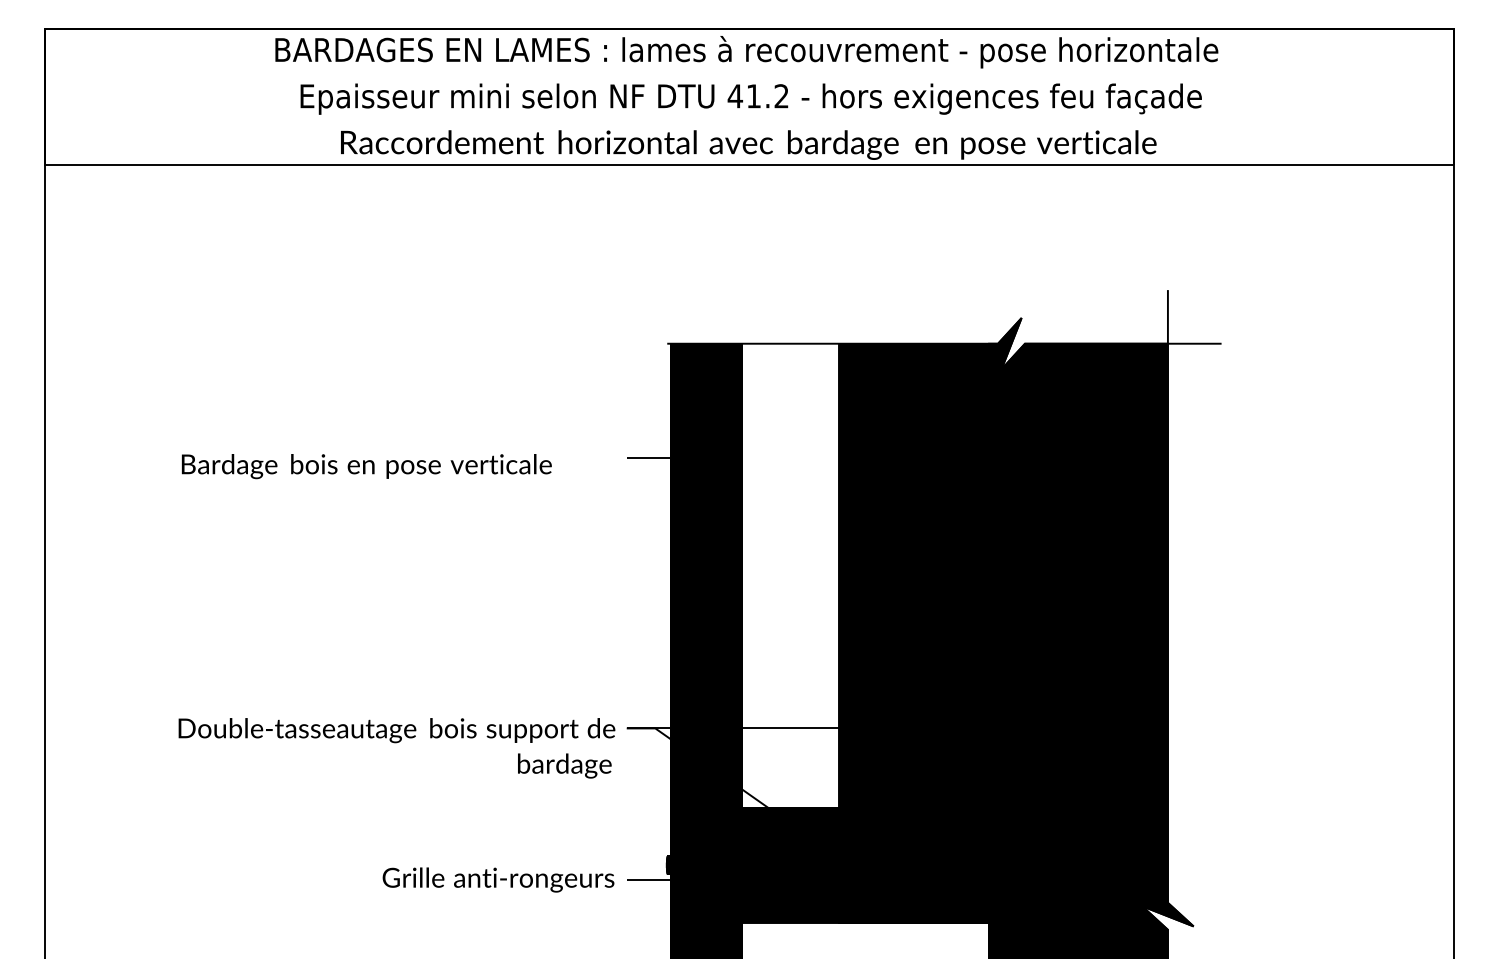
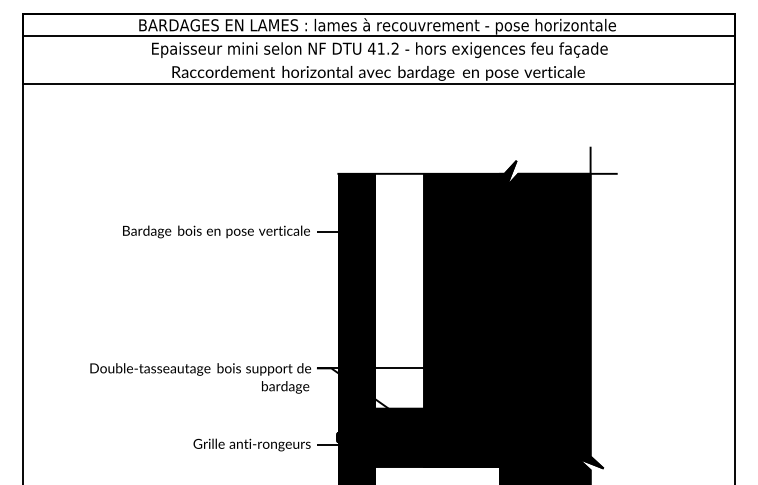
line: (748, 72) -> (378, 36), added
text: (366, 465) -> (216, 231), moved

